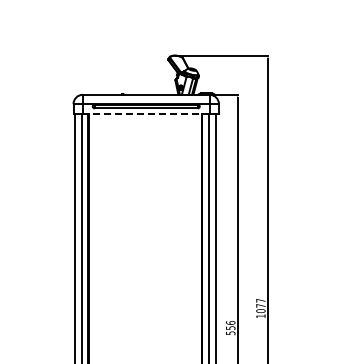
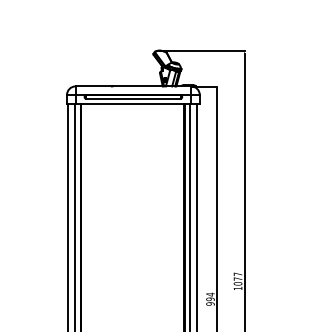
line: (145, 113) -> (132, 103), dashed -> solid
text: (230, 328) -> (210, 299), 556 -> 994

